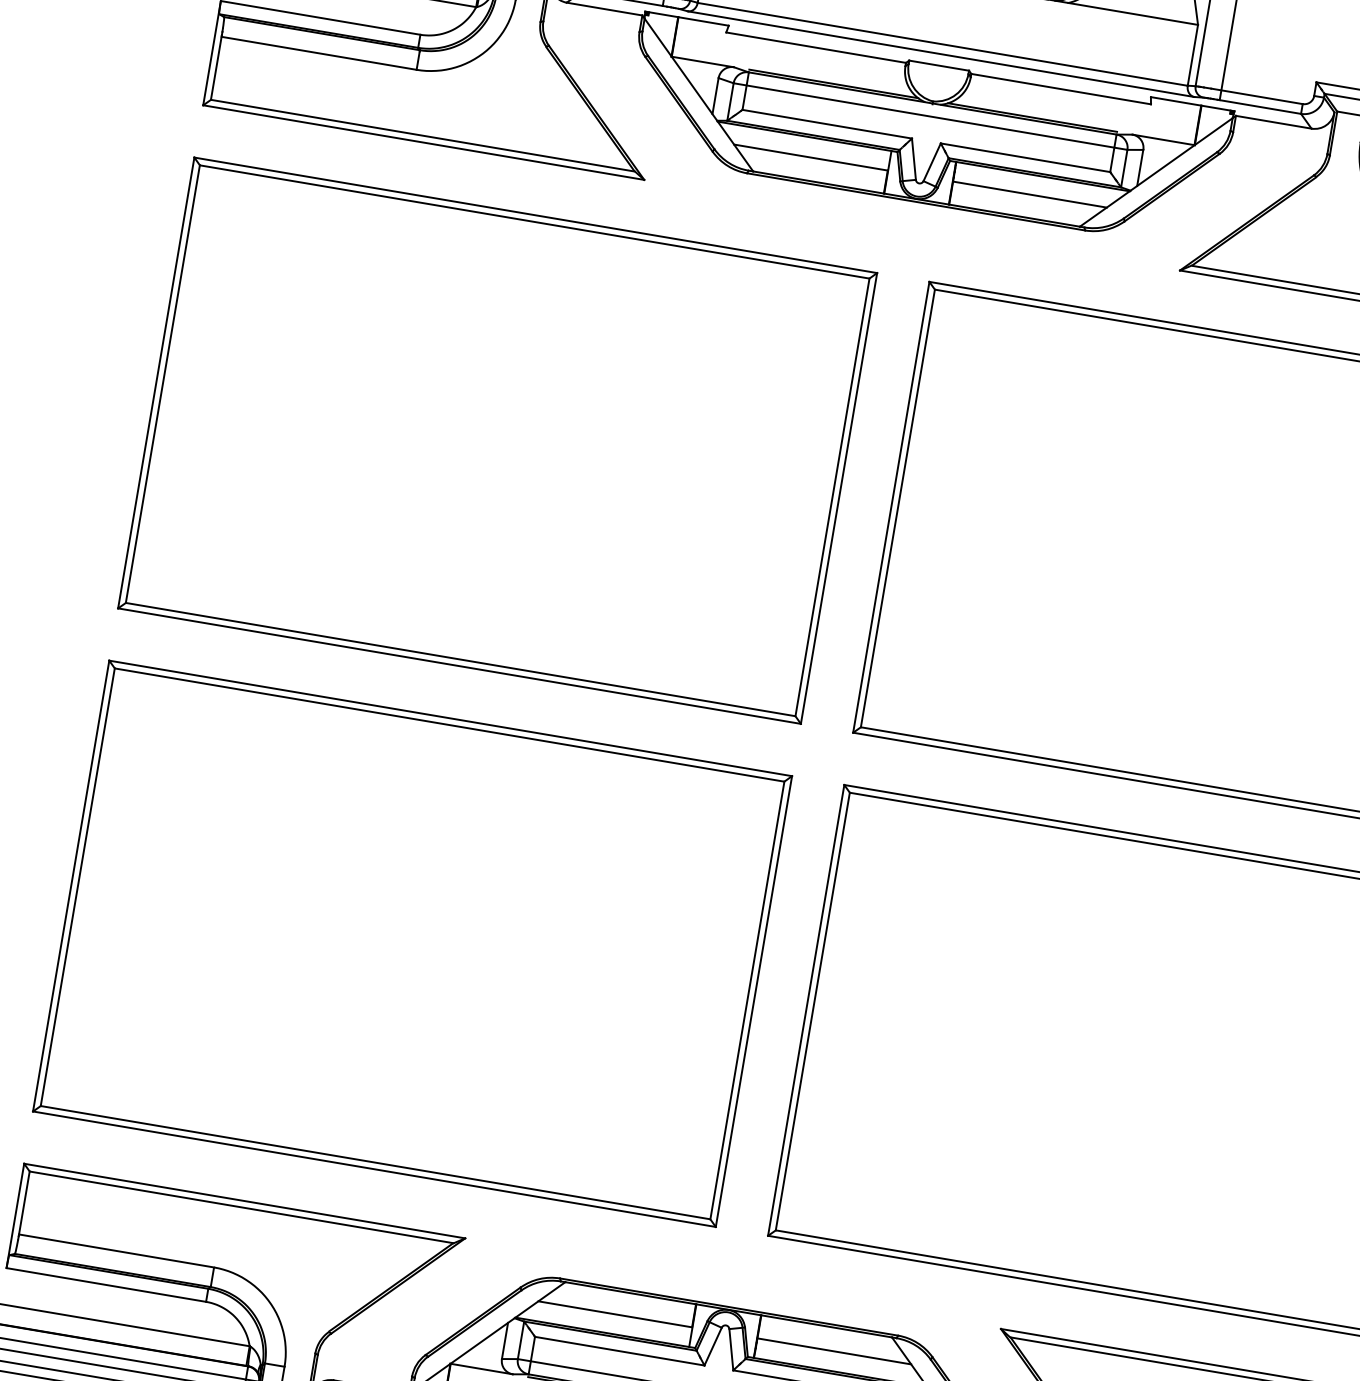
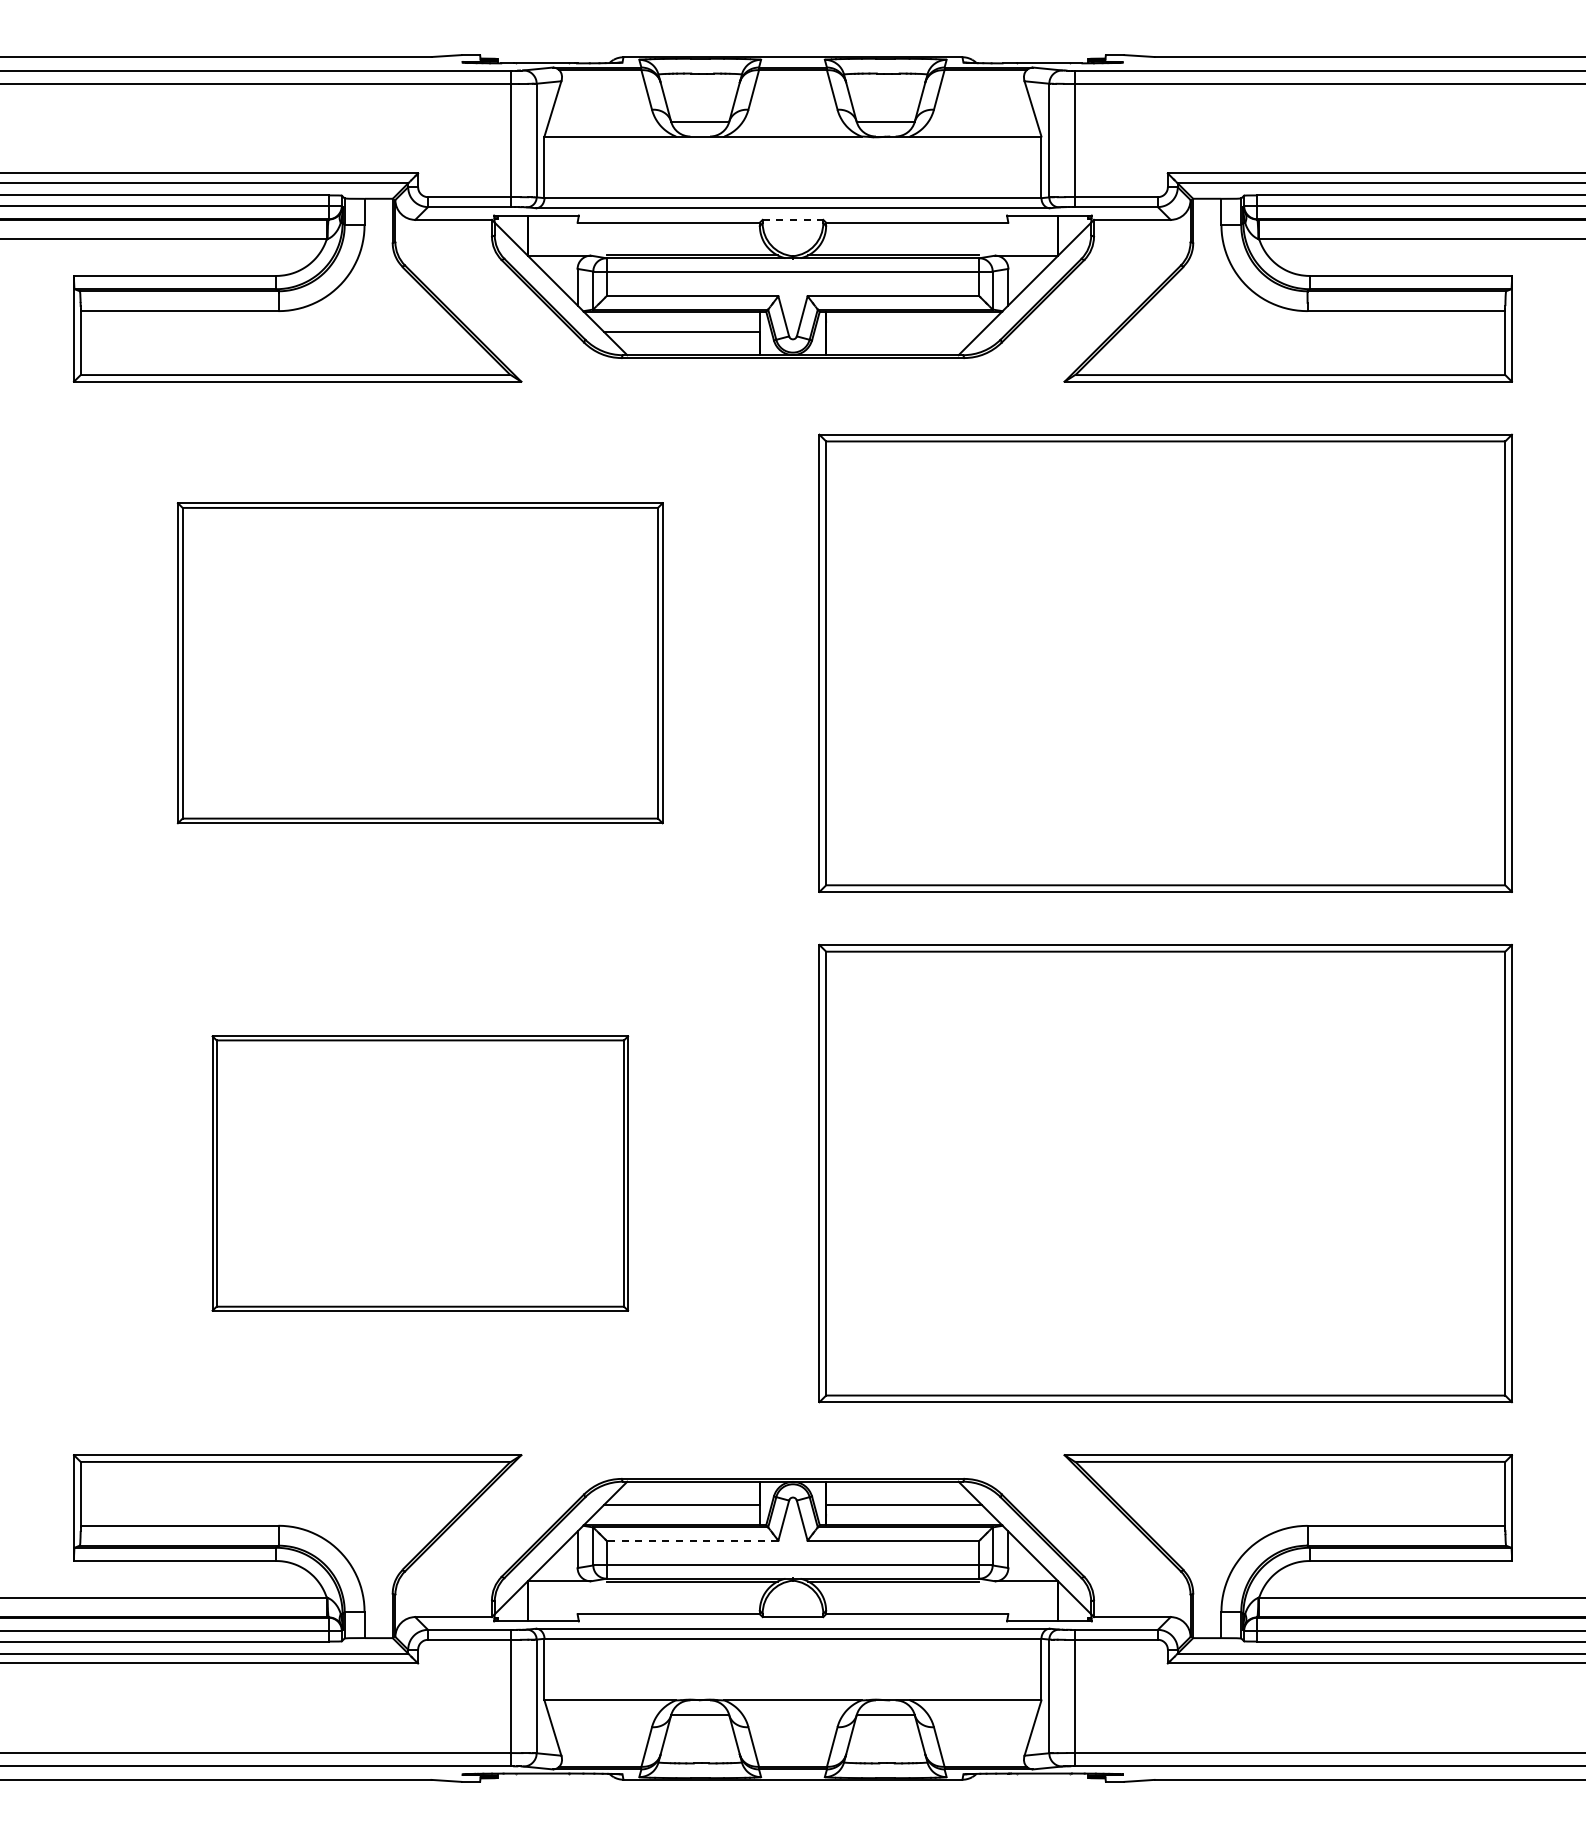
line: (939, 65) -> (793, 219), solid -> dashed
line: (1030, 194) -> (904, 331), removed
part: (498, 439) -> (420, 662), size x0.7
part: (412, 943) -> (420, 1173), size x0.6
line: (619, 1351) -> (692, 1540), solid -> dashed

